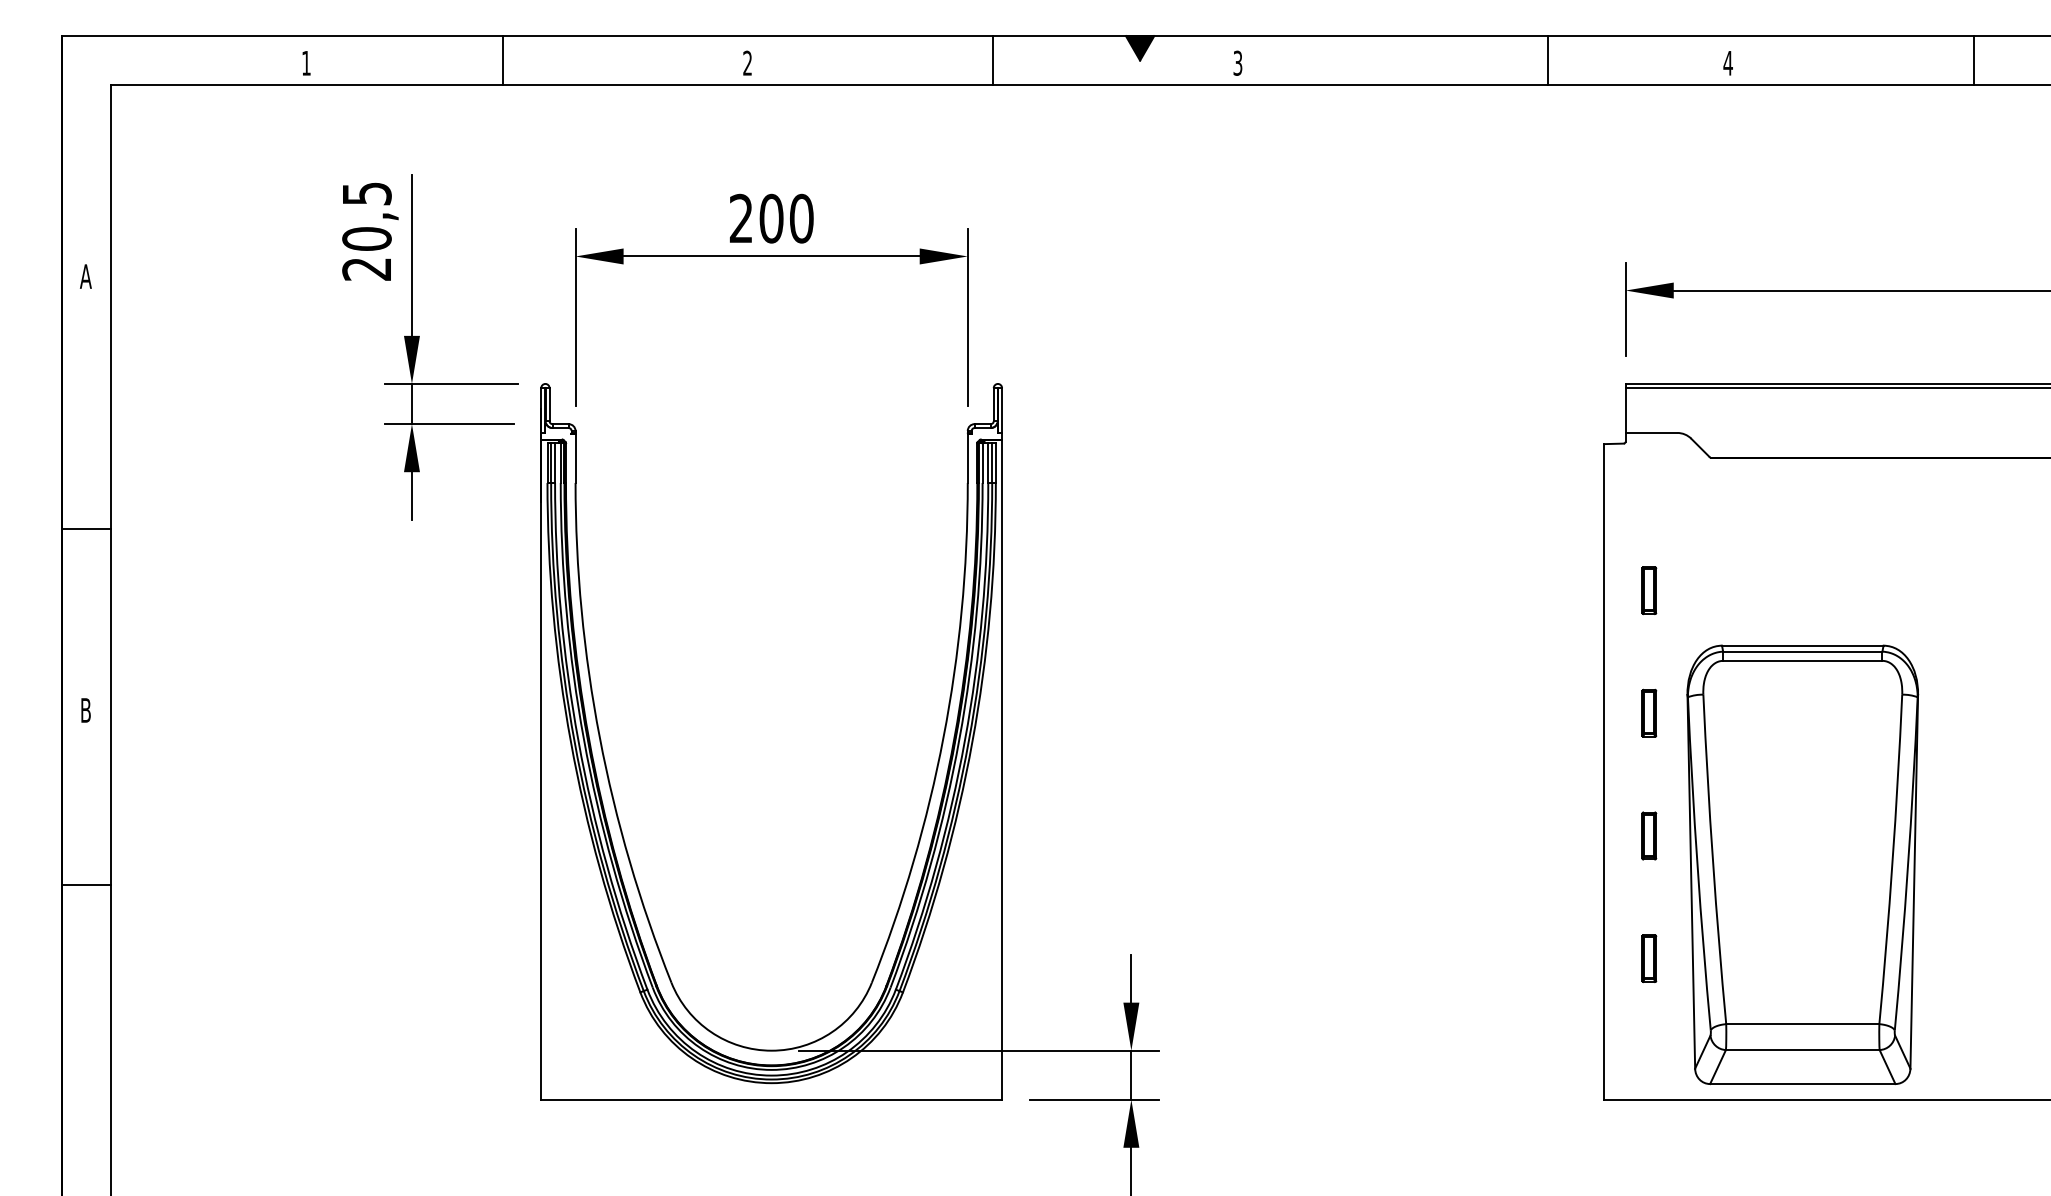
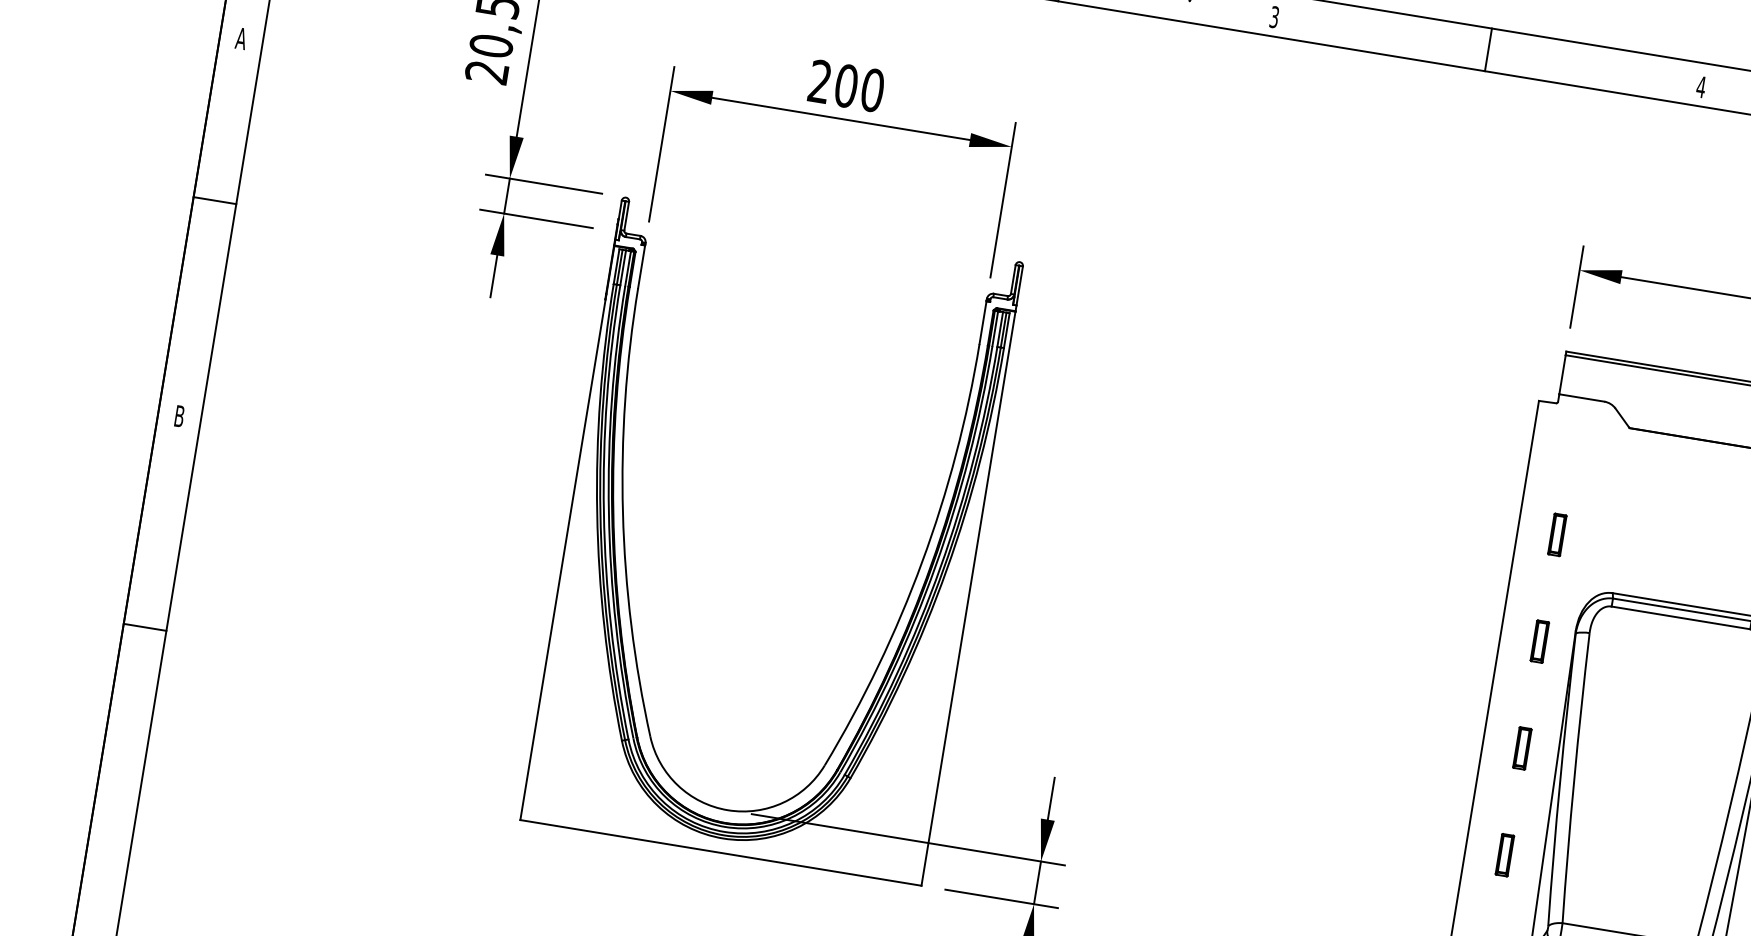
line: (1548, 60) -> (1488, 49), moved
line: (85, 528) -> (214, 200), moved
line: (85, 884) -> (144, 626), moved

